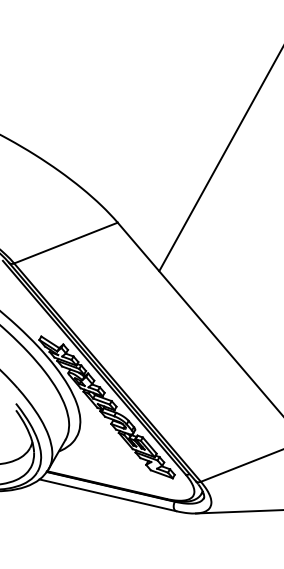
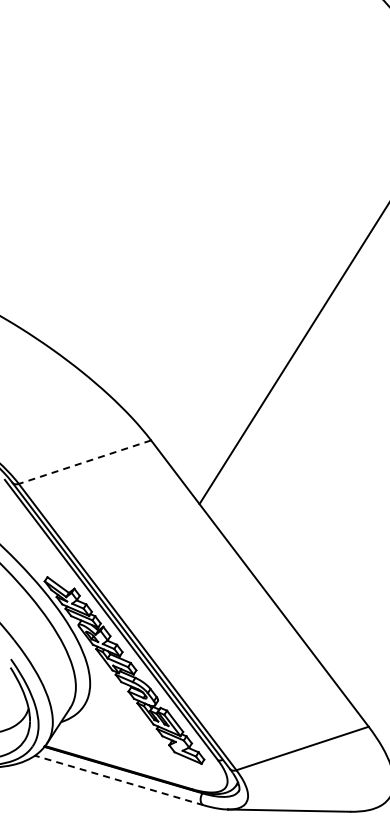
line: (66, 243) -> (85, 462), solid -> dashed
line: (108, 495) -> (119, 780), solid -> dashed

